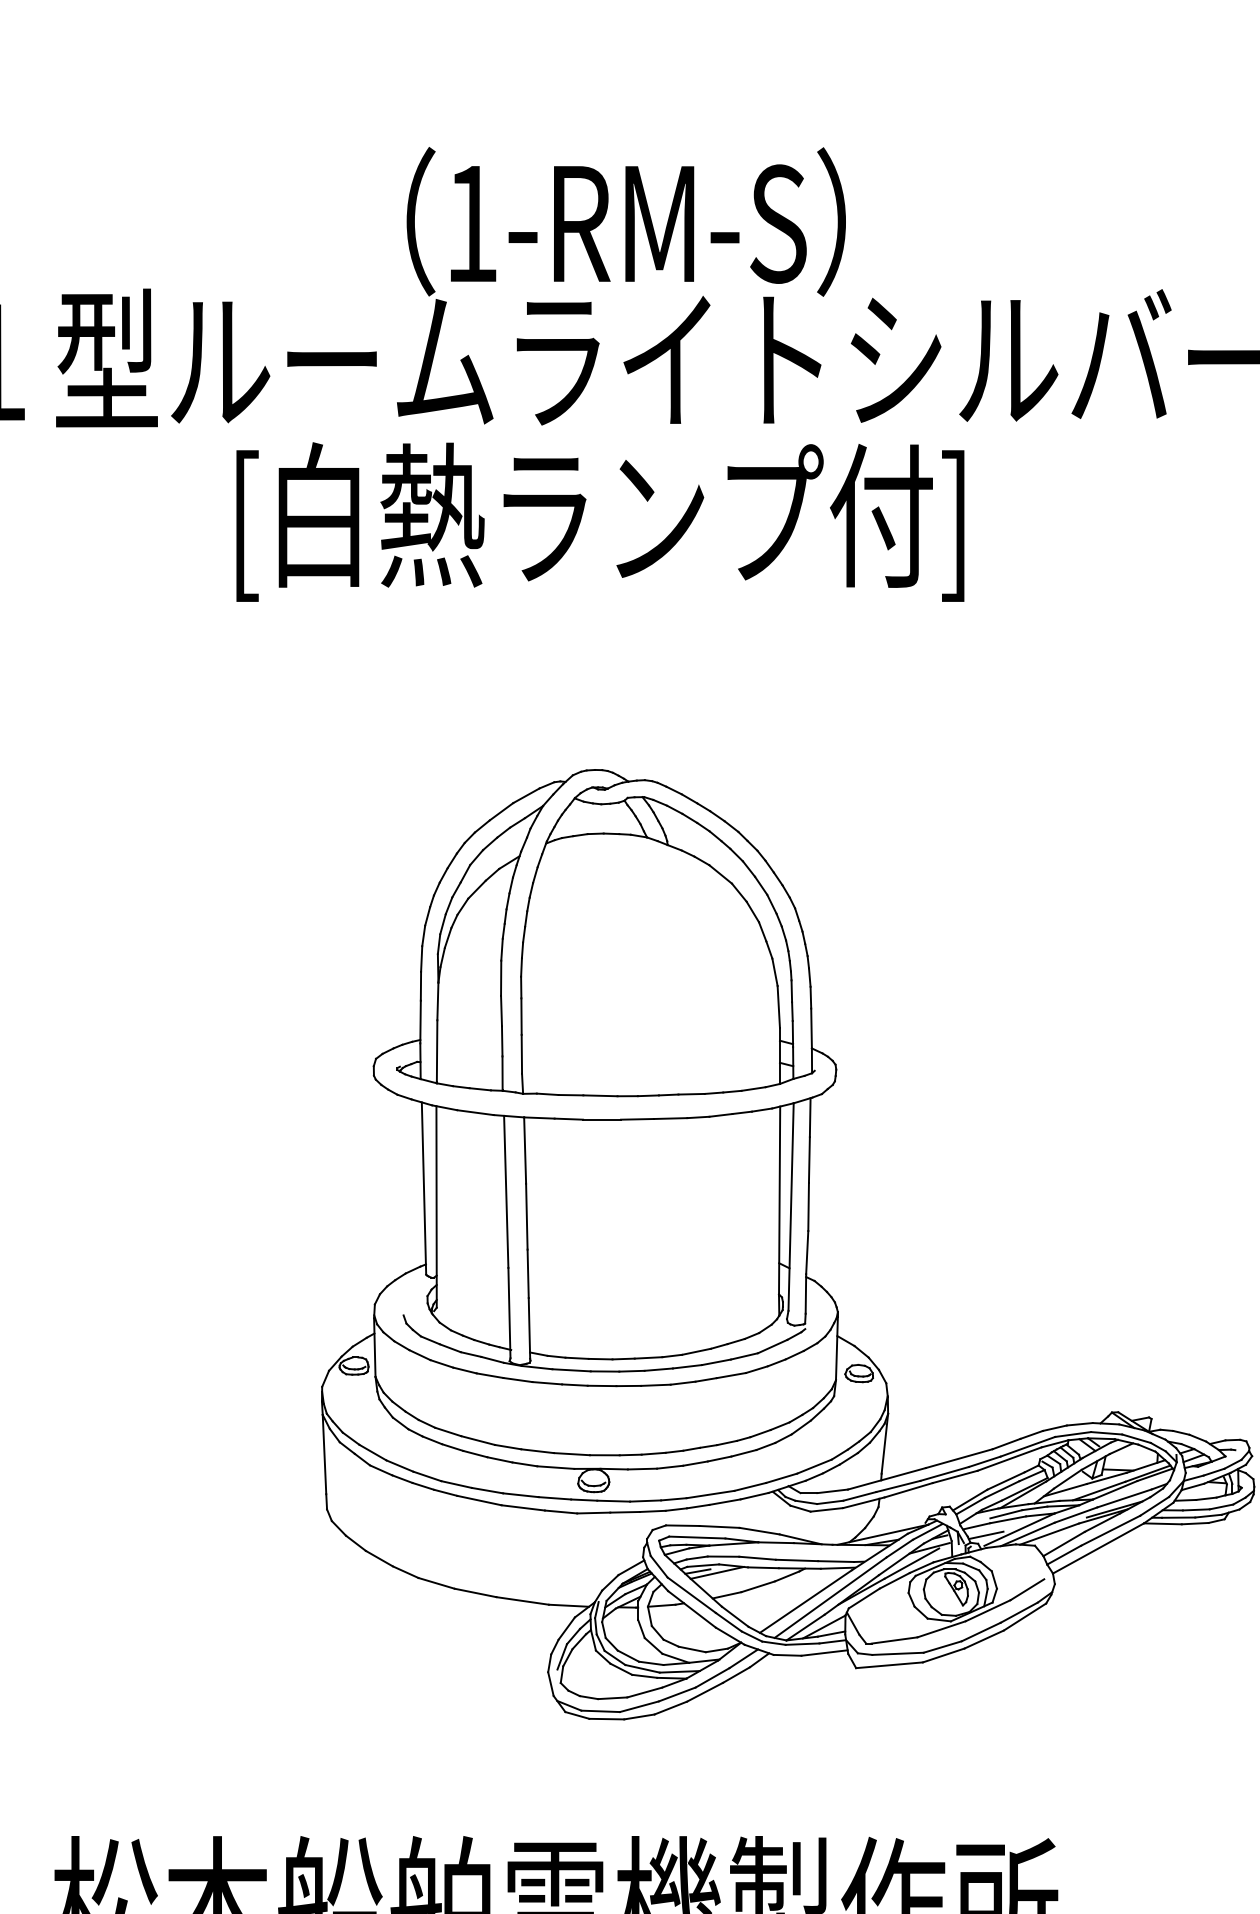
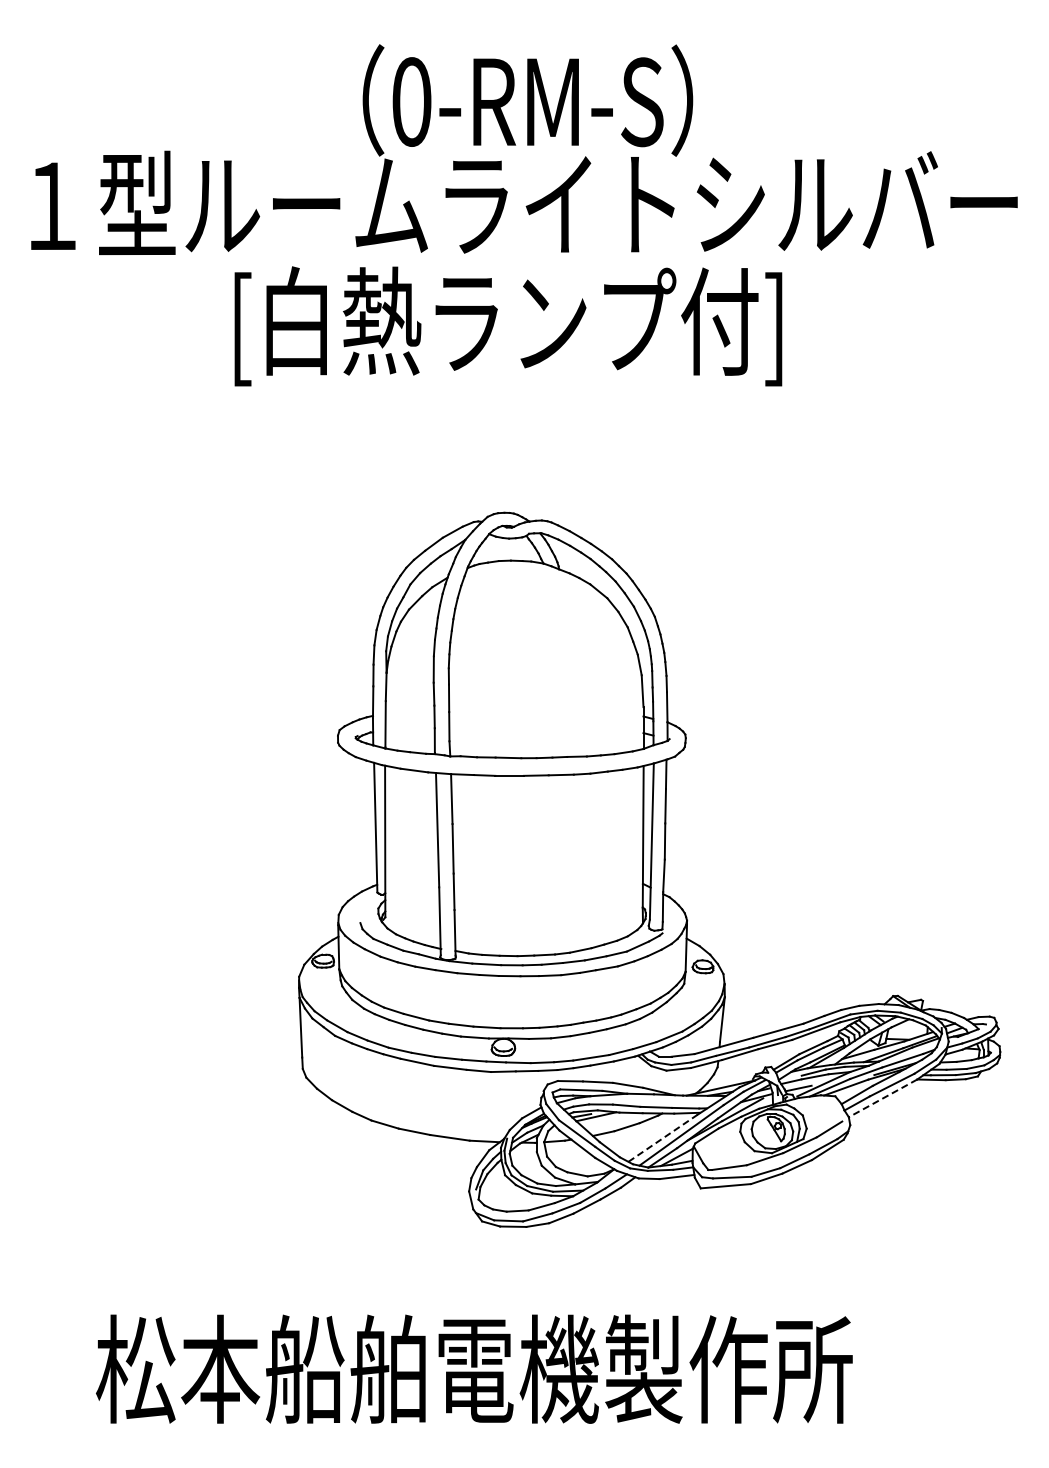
text: (471, 223) -> (411, 101), 1-RM-S -> 0-RM-S
line: (1097, 1548) -> (882, 1098), solid -> dashed
line: (806, 1601) -> (663, 1138), solid -> dashed

